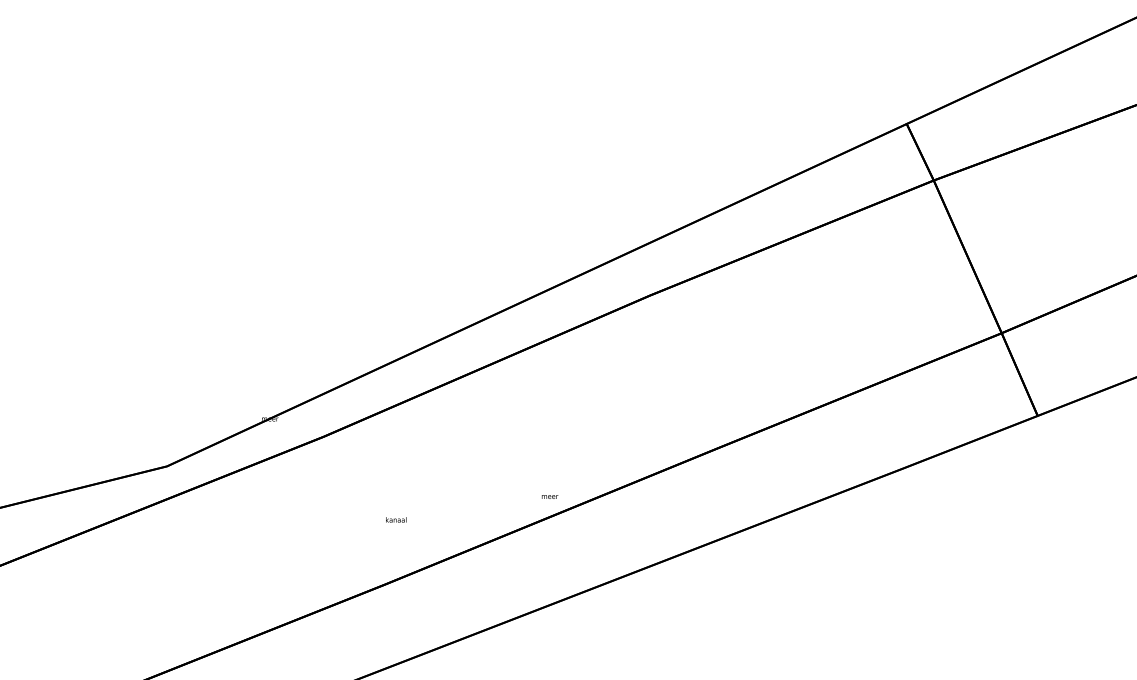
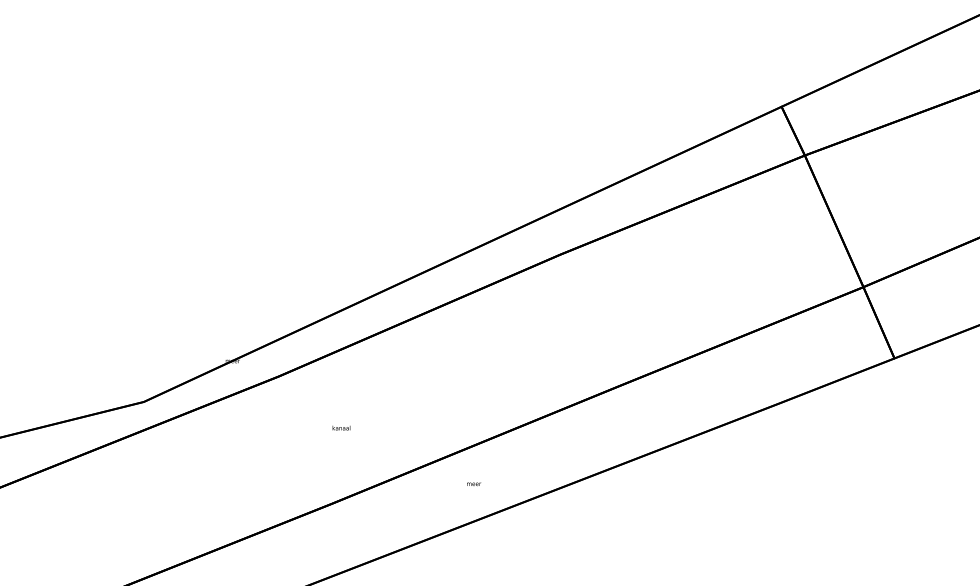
text: (550, 497) -> (474, 484), moved
text: (396, 519) -> (341, 427), moved

